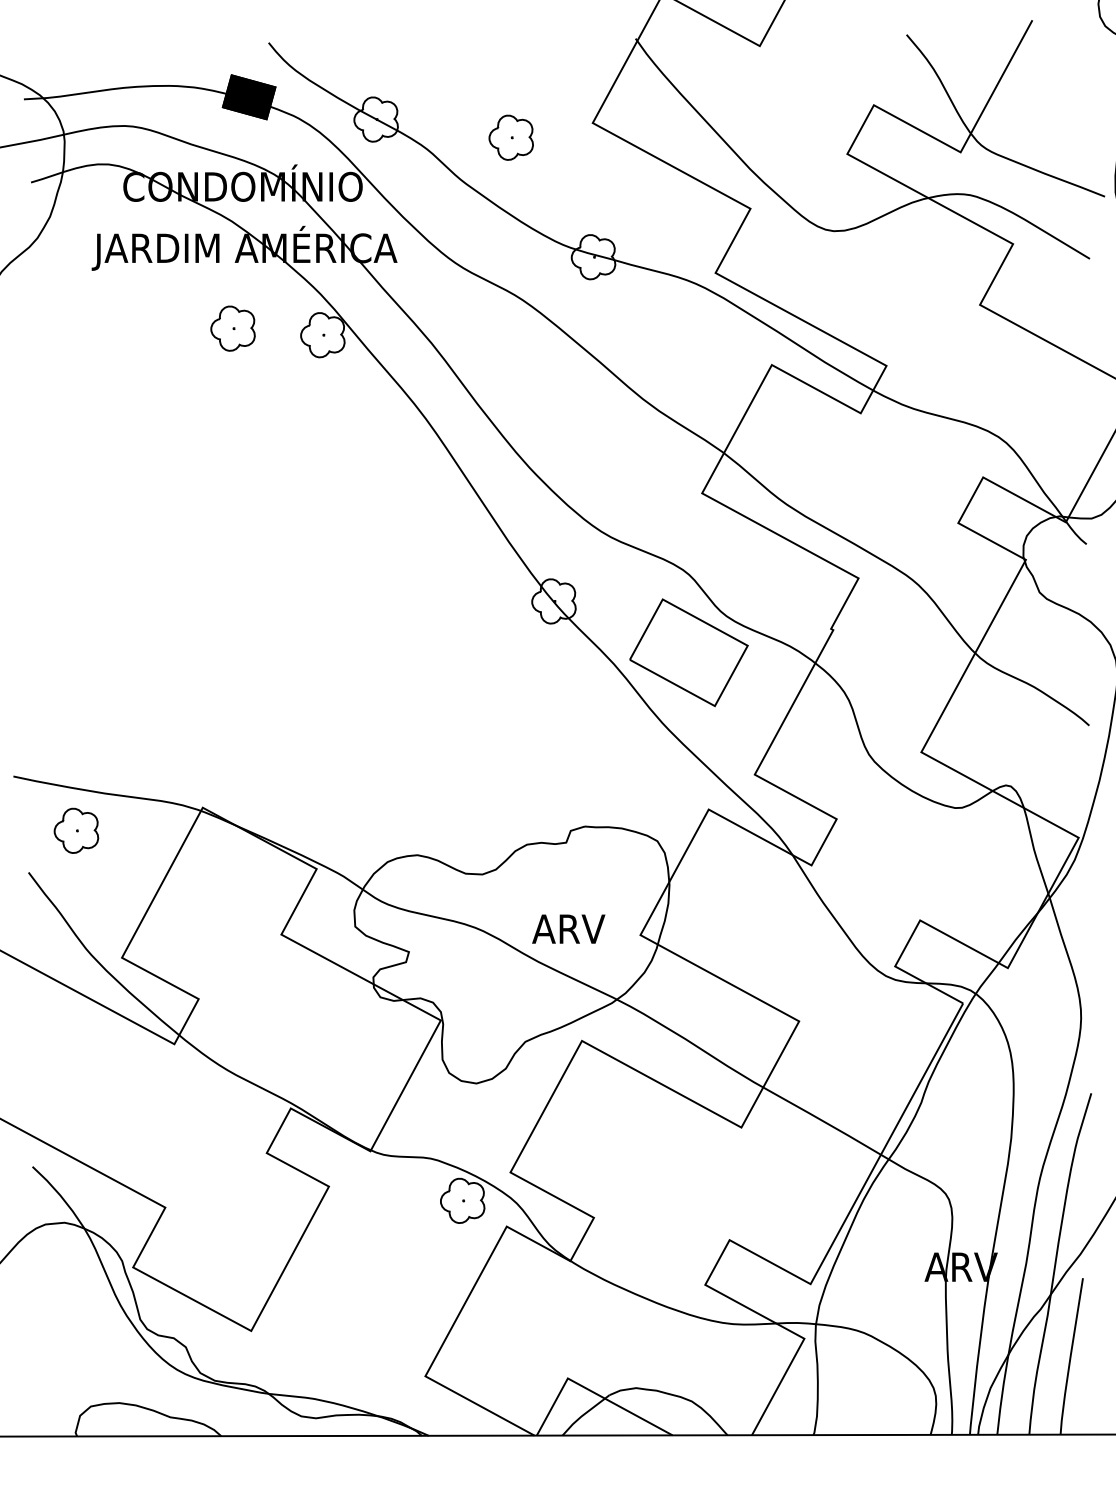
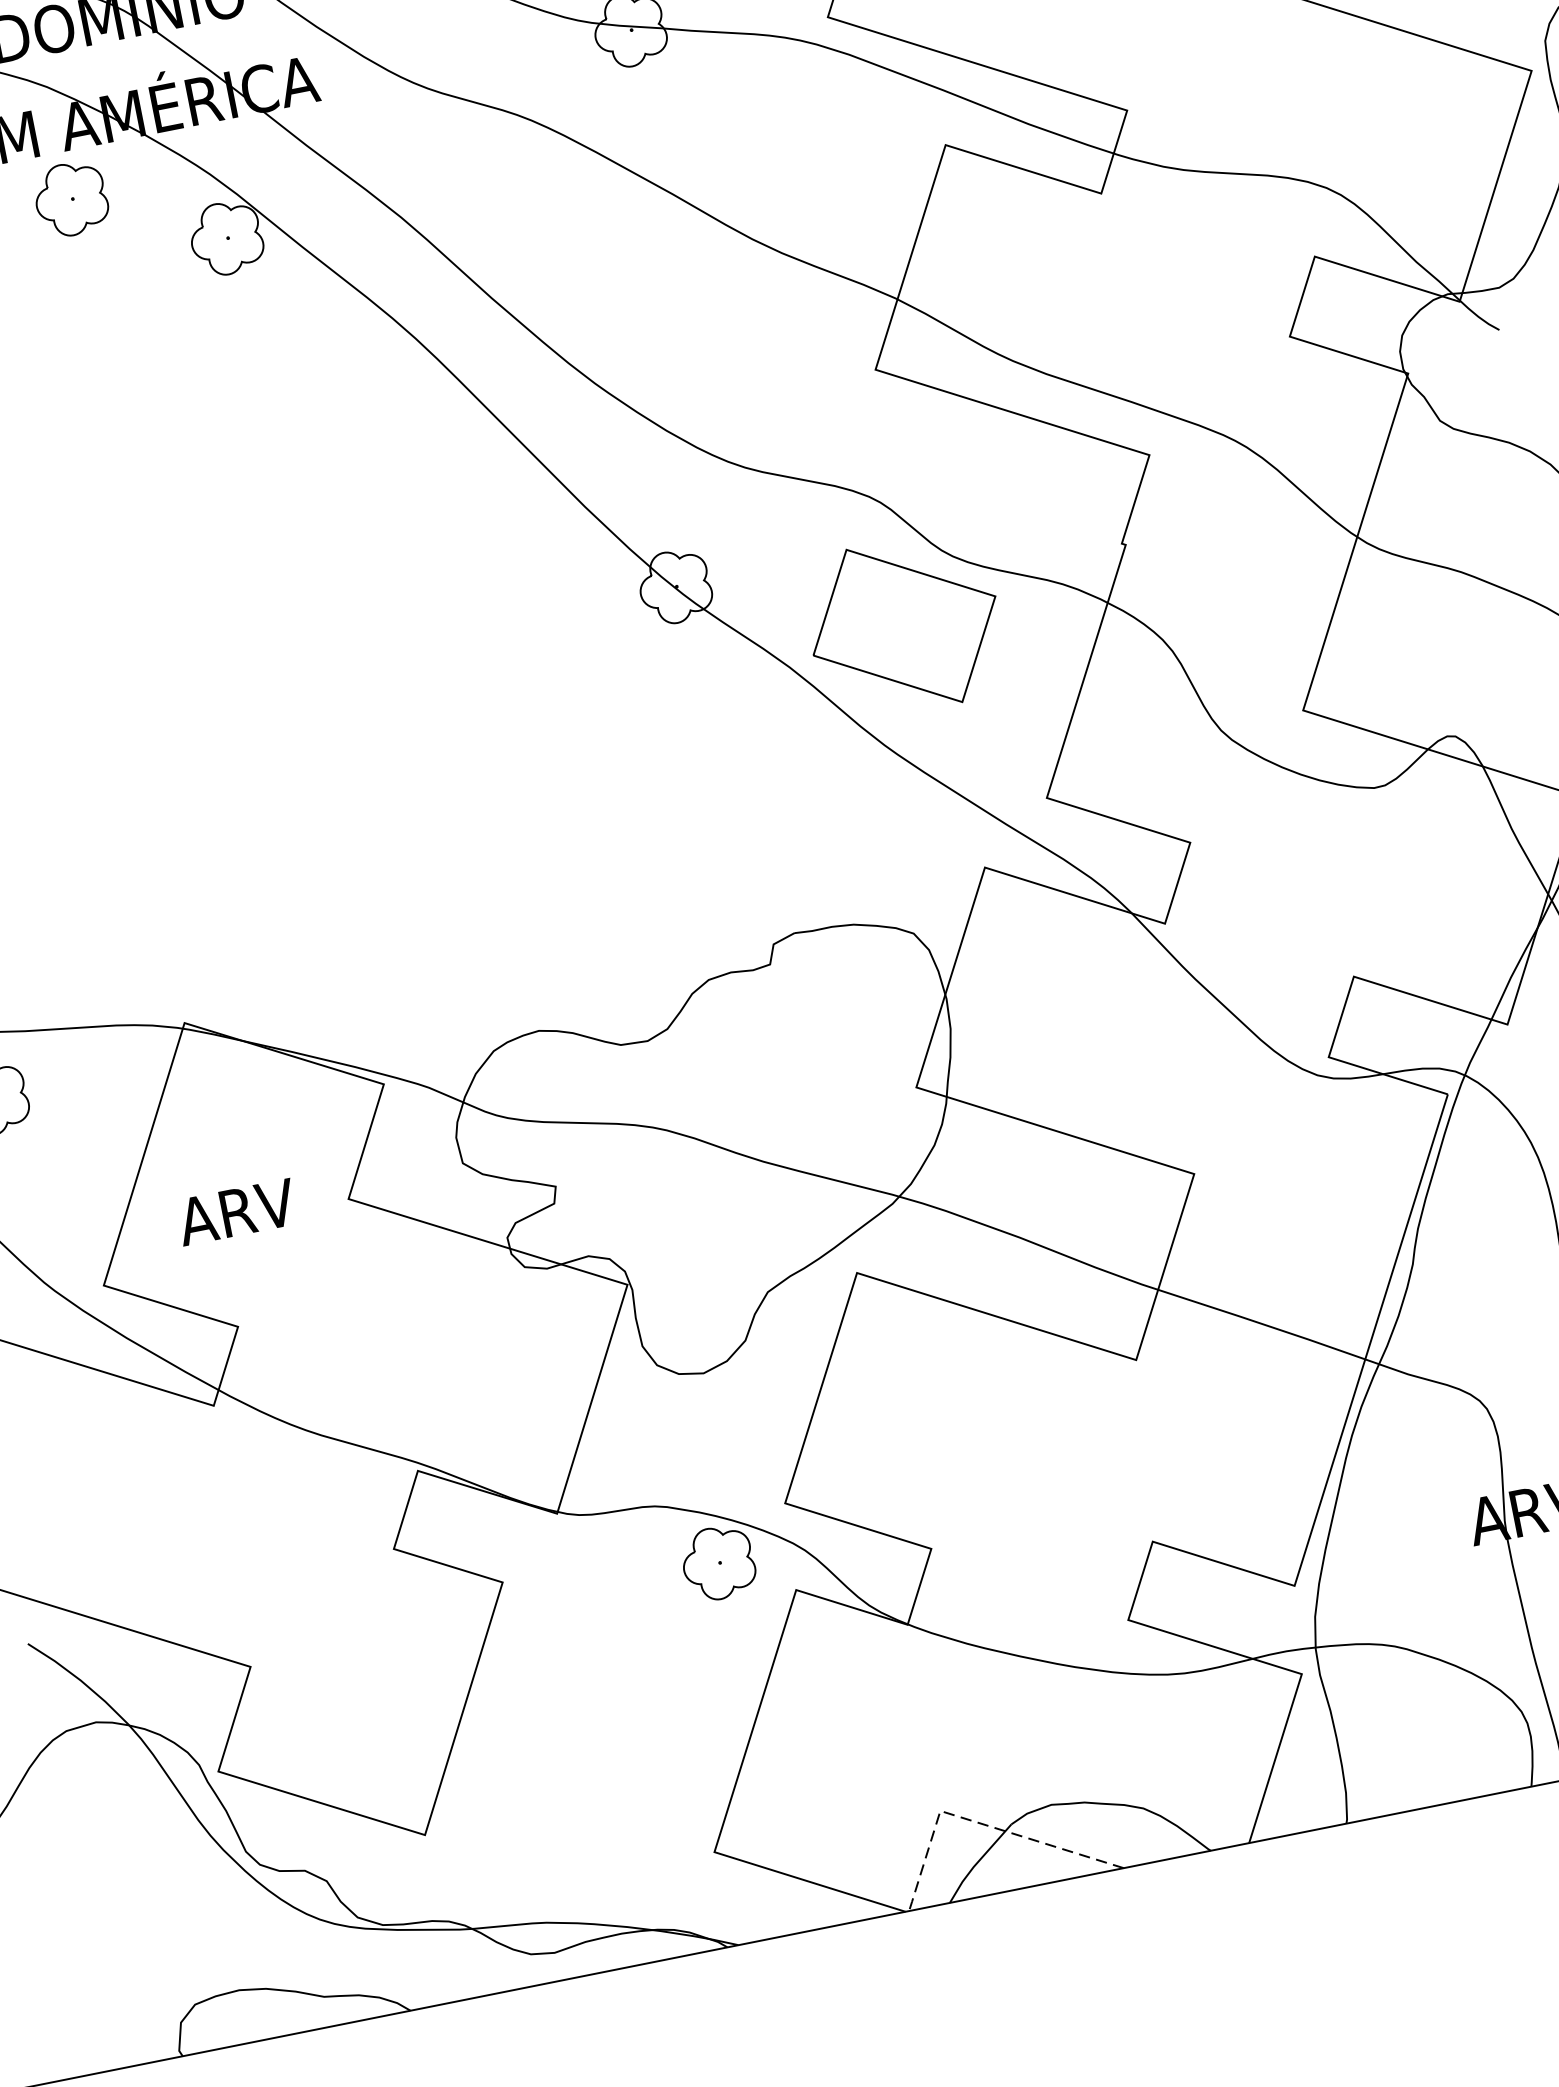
part: (232, 328) -> (70, 199), moved
text: (568, 928) -> (236, 1211), moved
line: (589, 1390) -> (978, 1823), solid -> dashed

